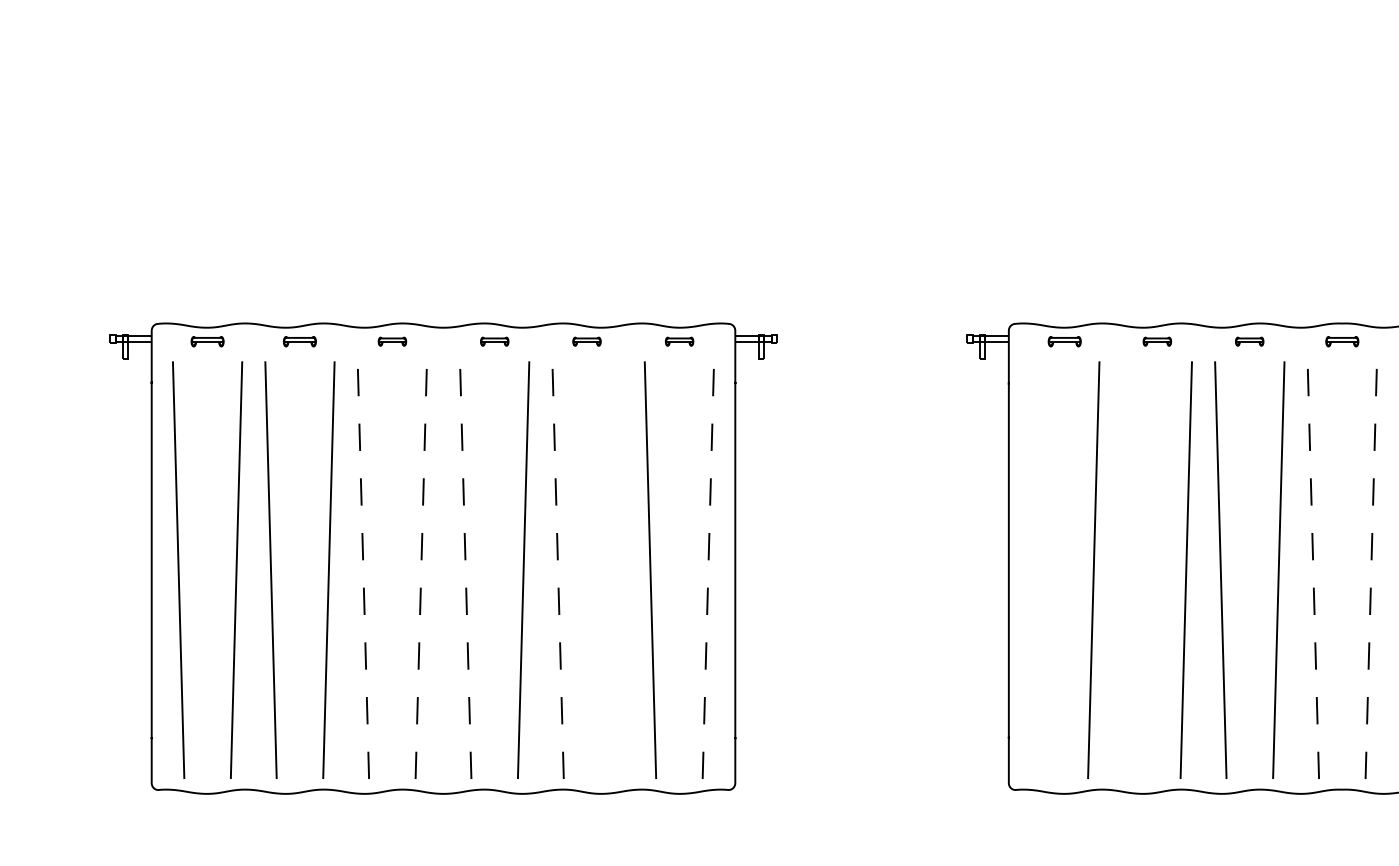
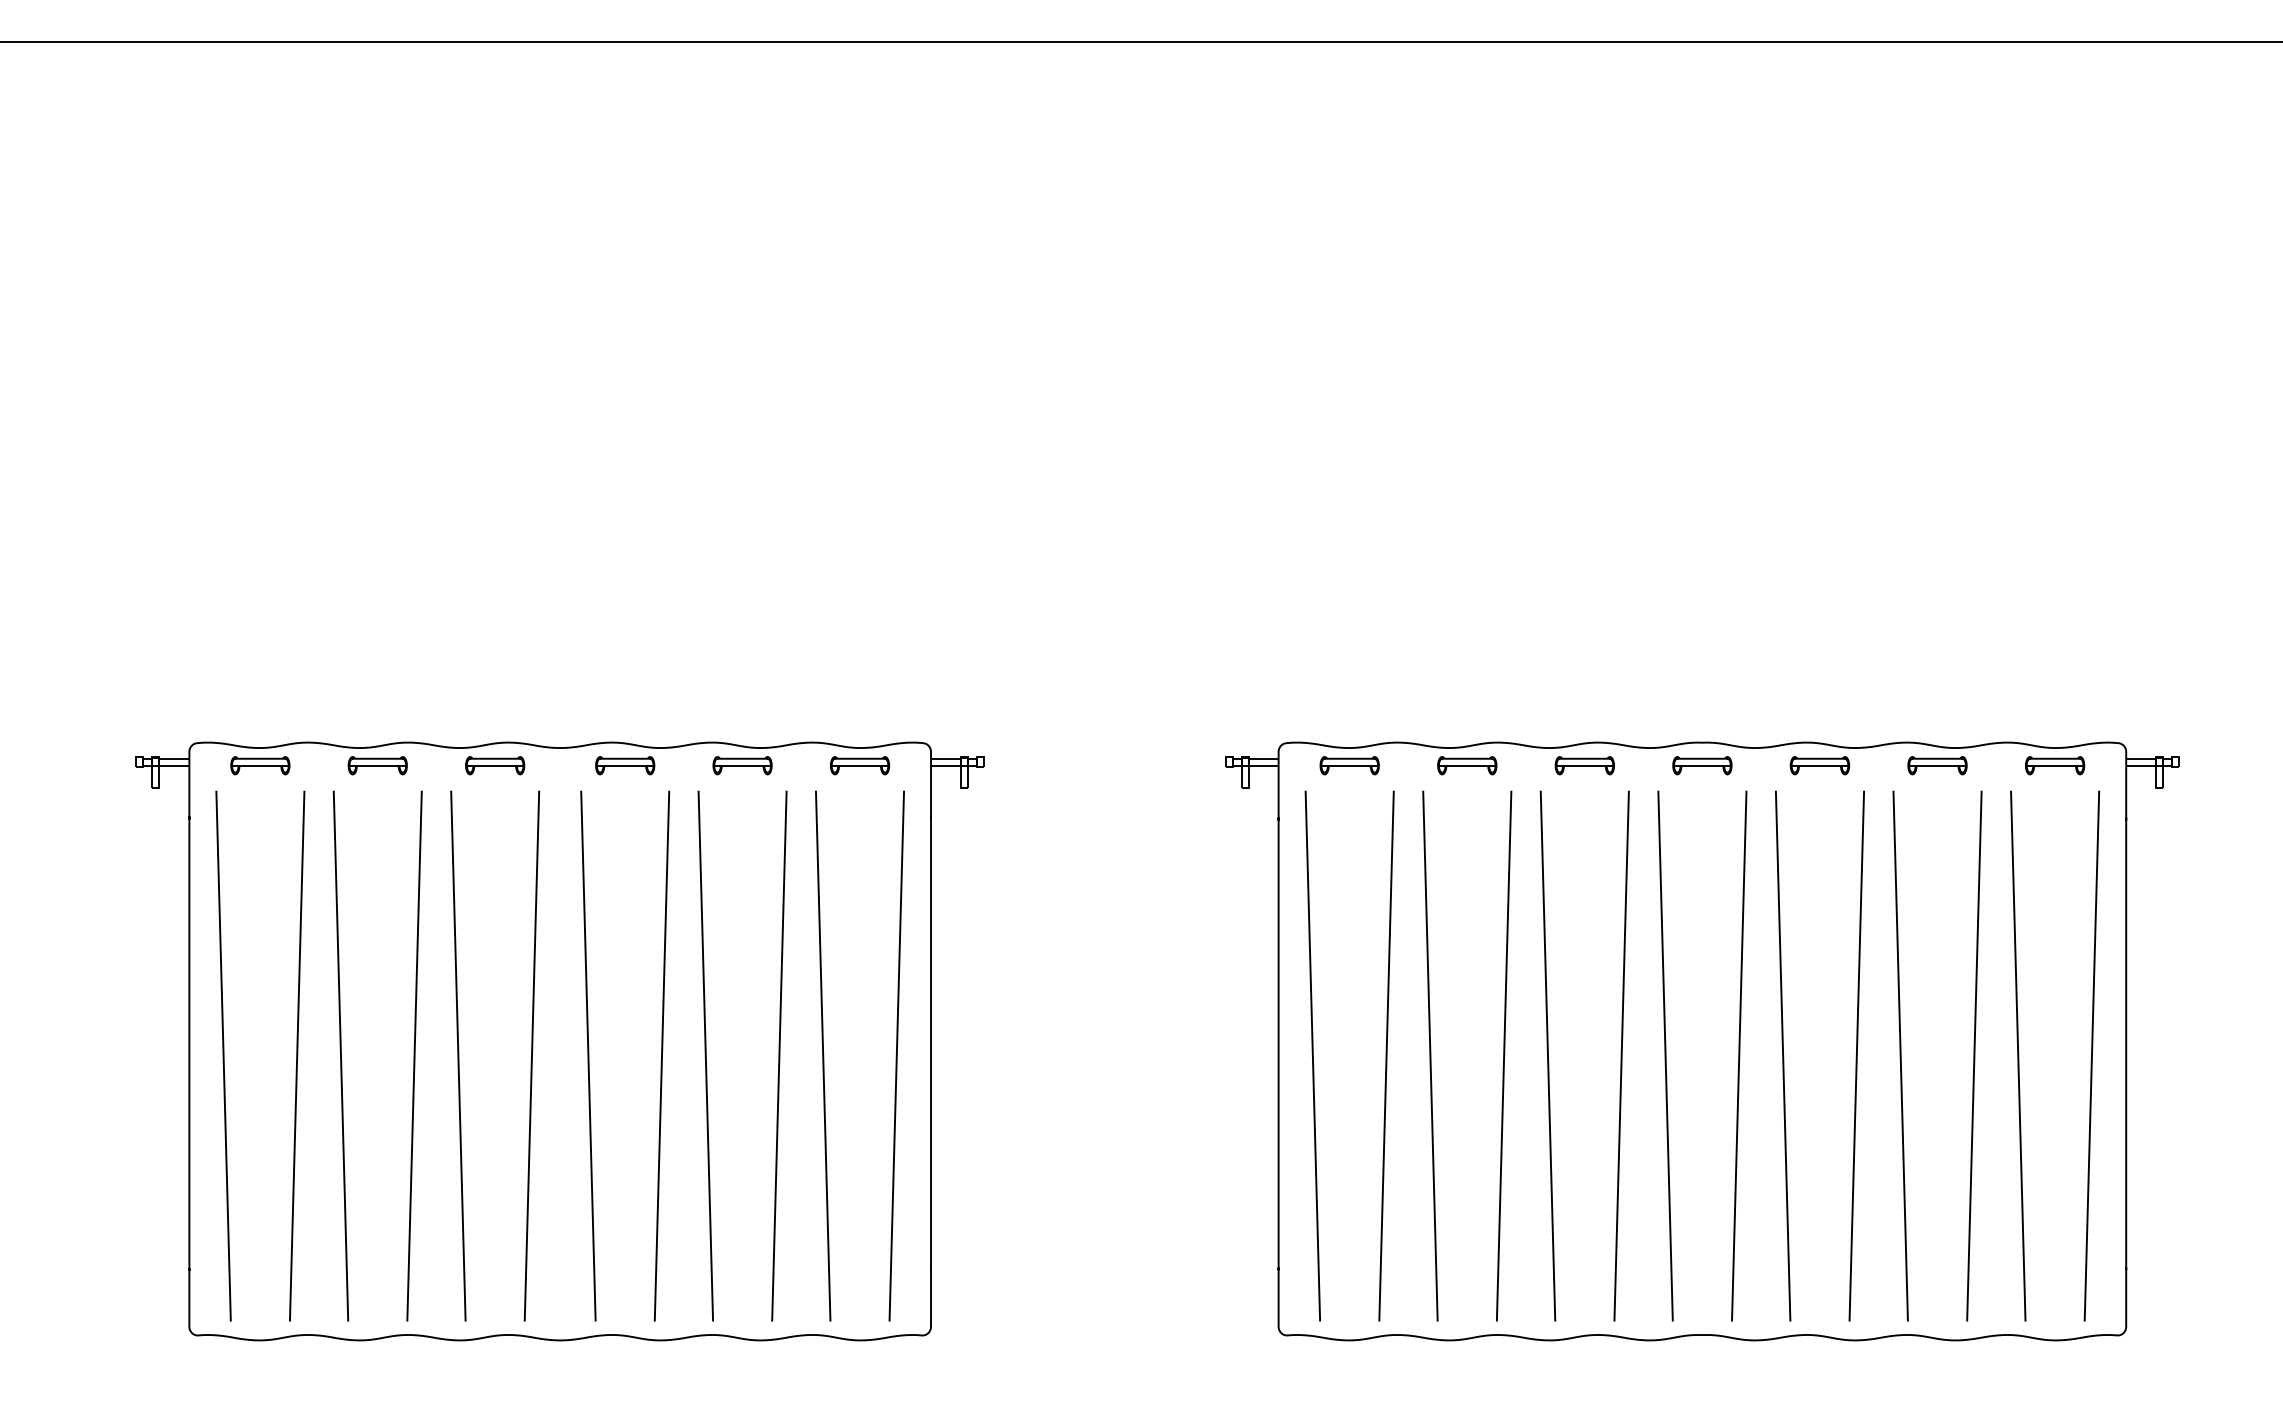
part: (207, 341) -> (260, 765), size x1.43
part: (299, 341) -> (377, 765), size x1.43
part: (392, 341) -> (495, 765), size x1.67
part: (494, 341) -> (625, 765), size x1.67
part: (586, 341) -> (742, 765), size x1.67
part: (679, 341) -> (860, 765), size x1.67
part: (1064, 341) -> (1349, 765), size x1.43
part: (1157, 341) -> (1467, 765), size x1.67
part: (1249, 341) -> (1584, 765), size x1.67
part: (1342, 341) -> (1702, 765), size x1.43
line: (616, 569) -> (779, 1055), added
line: (1035, 569) -> (1312, 1055), added
line: (1128, 569) -> (1430, 1055), added
line: (363, 570) -> (458, 1056), dashed -> solid
line: (420, 570) -> (531, 1056), dashed -> solid
line: (465, 570) -> (588, 1056), dashed -> solid
line: (557, 570) -> (705, 1056), dashed -> solid
line: (708, 570) -> (896, 1056), dashed -> solid
line: (1313, 570) -> (1665, 1056), dashed -> solid
line: (1371, 570) -> (1739, 1056), dashed -> solid

